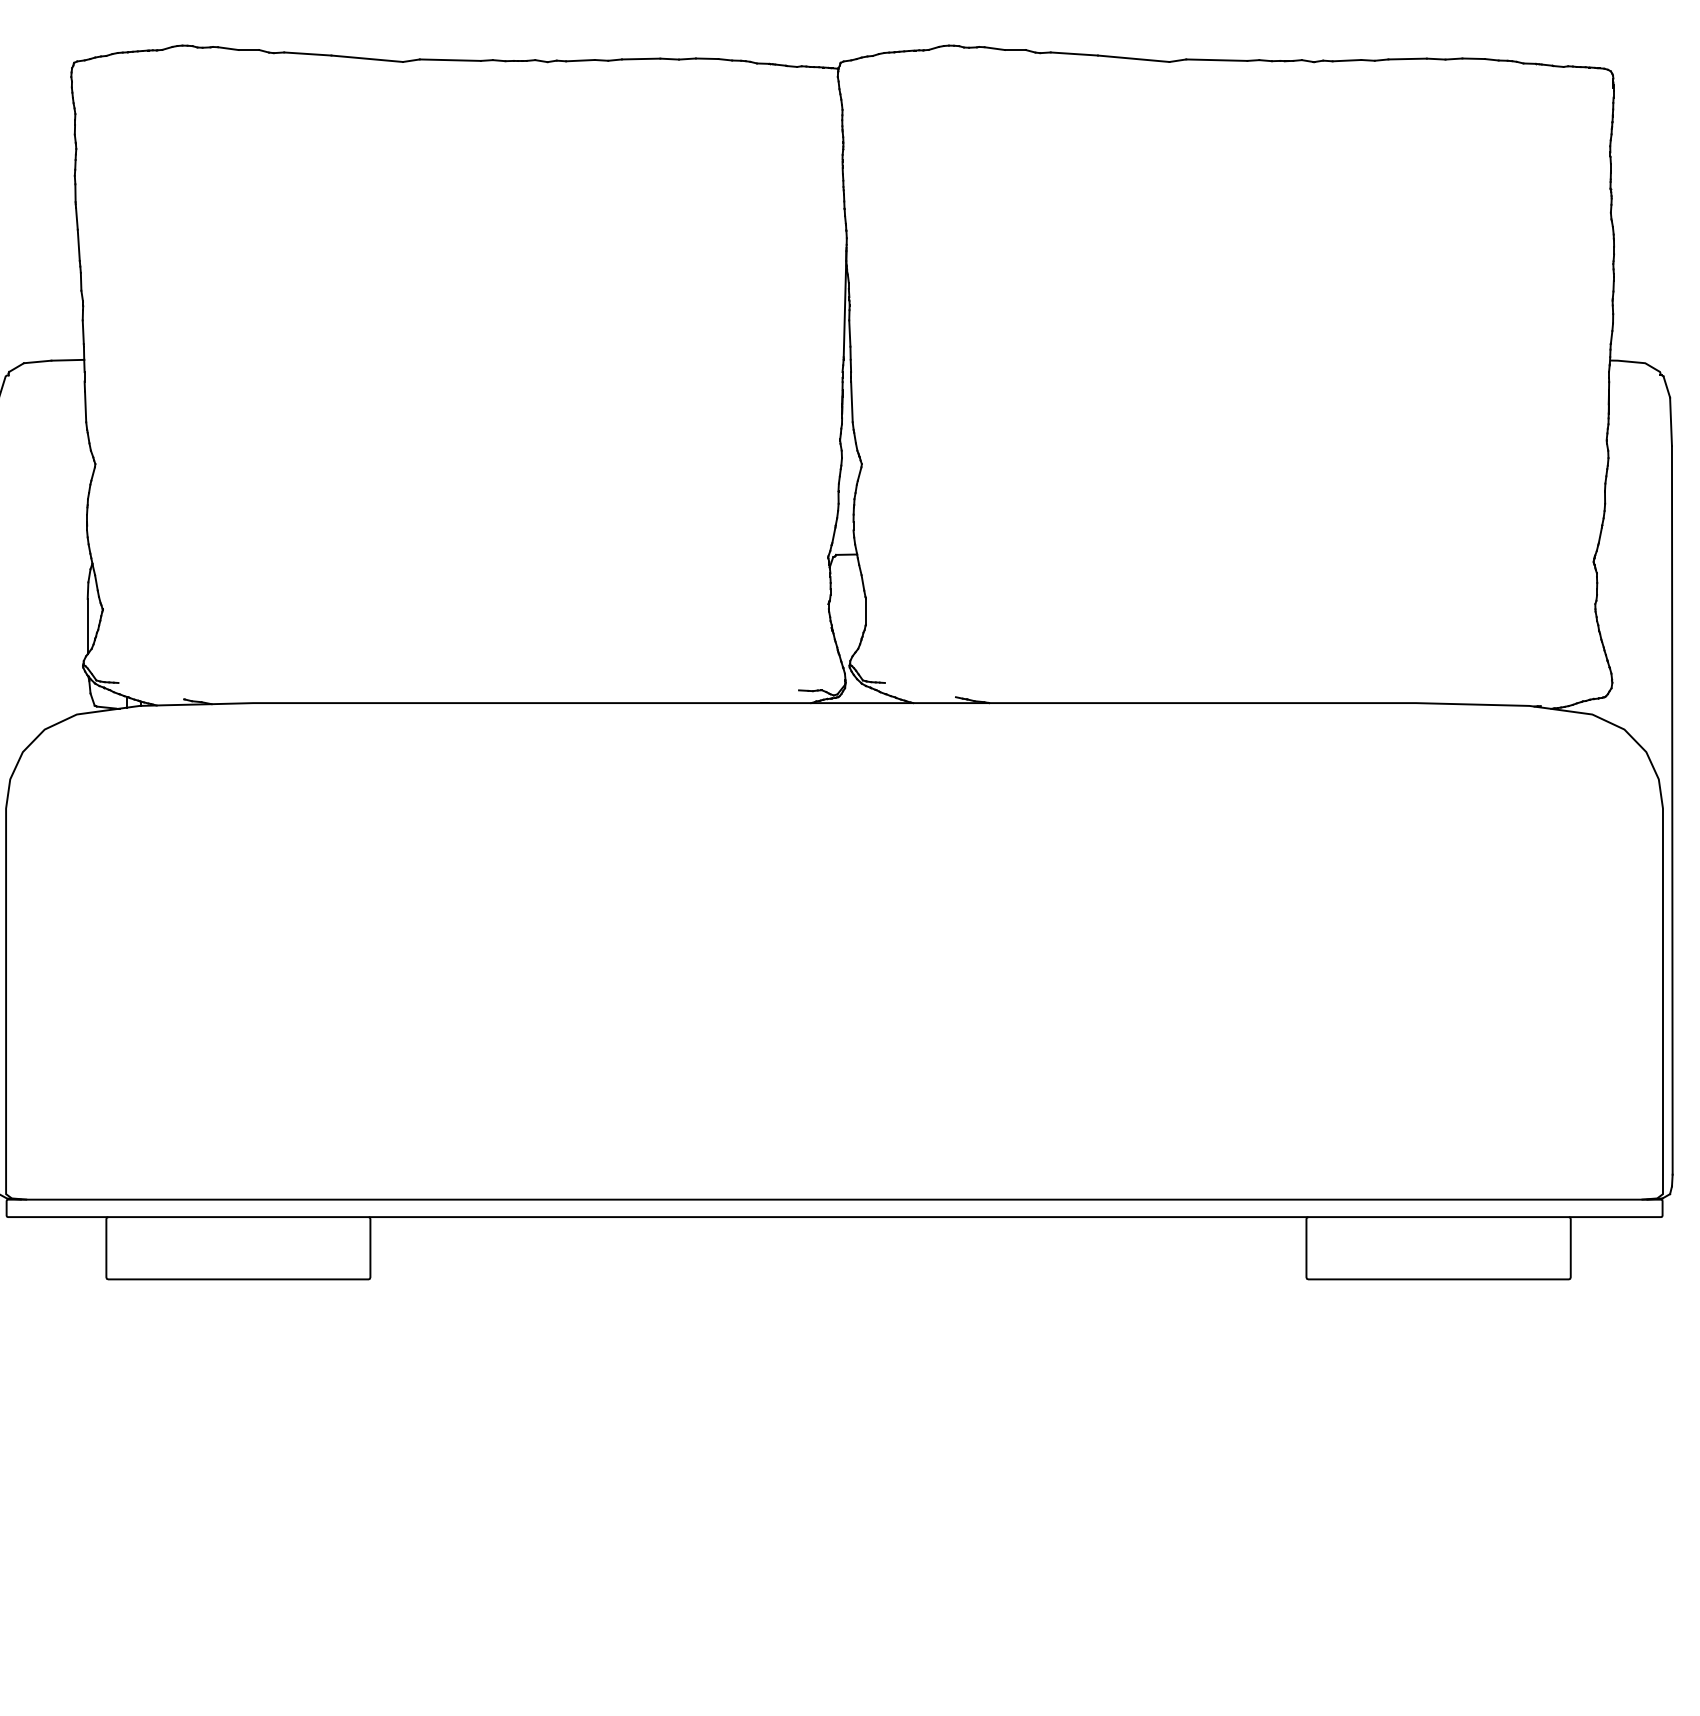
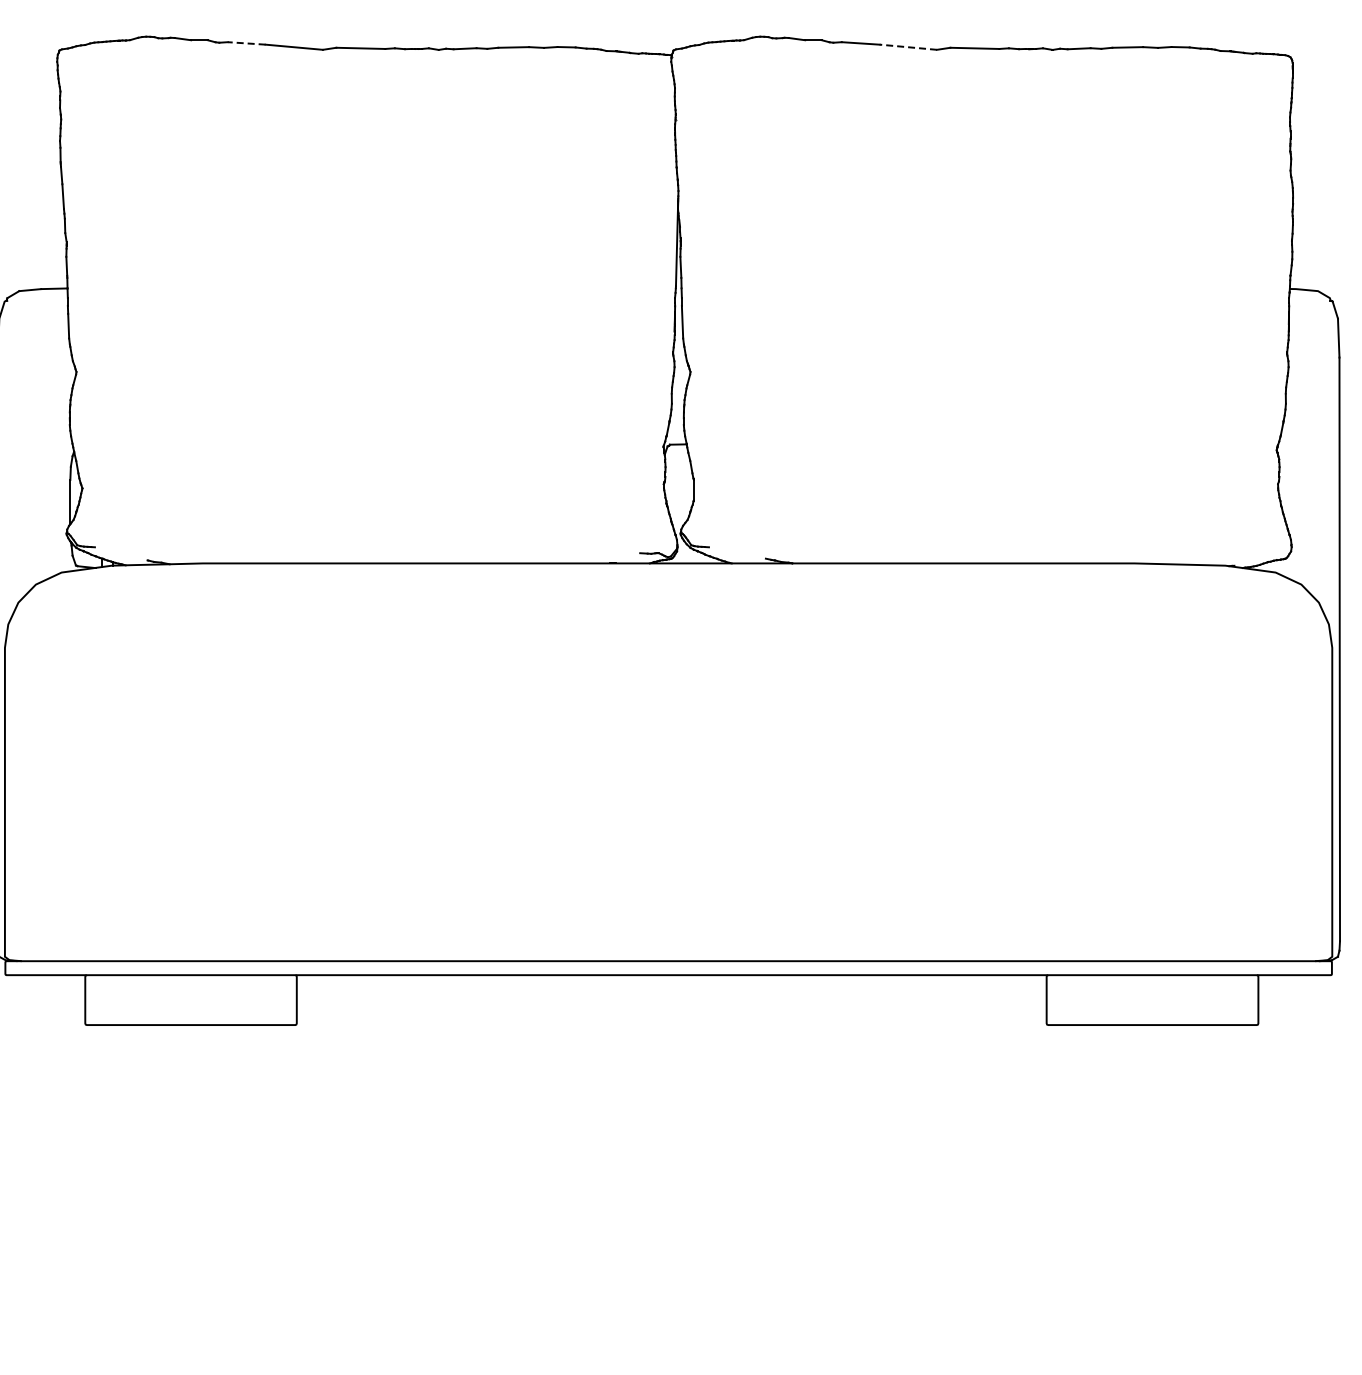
line: (307, 54) -> (246, 43), solid -> dashed
line: (1133, 59) -> (908, 47), solid -> dashed

